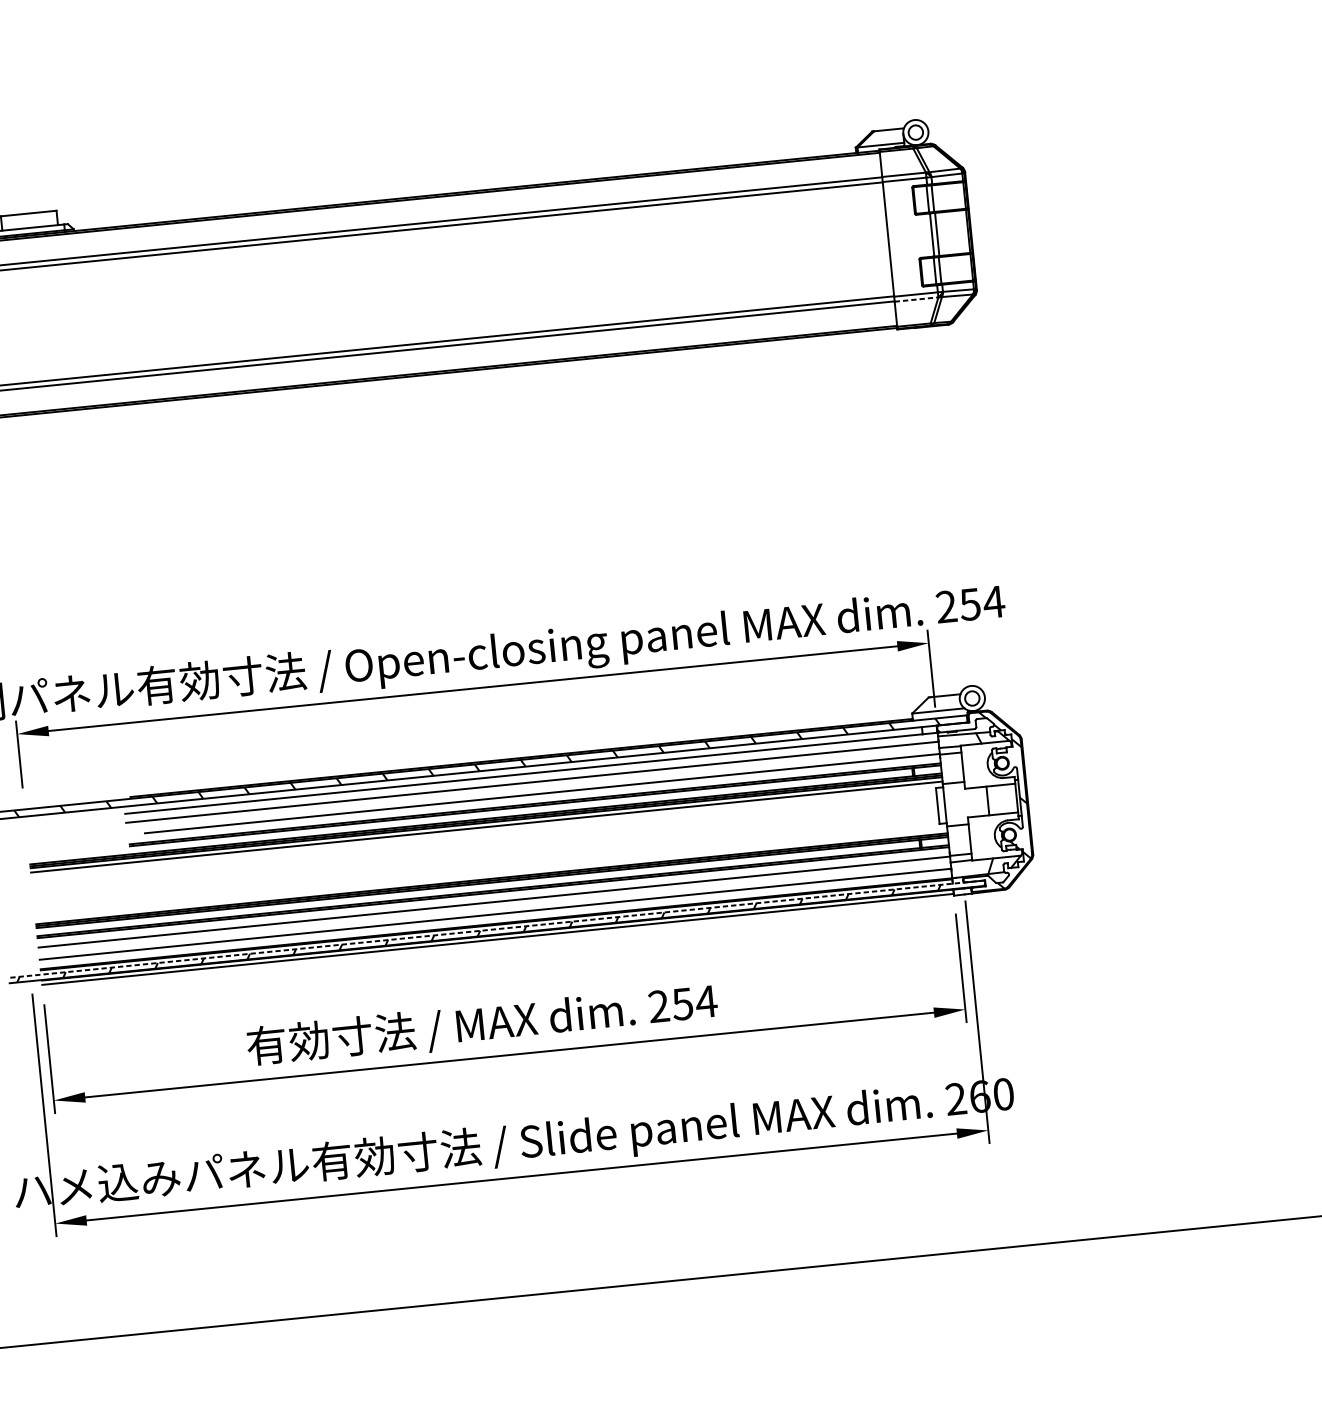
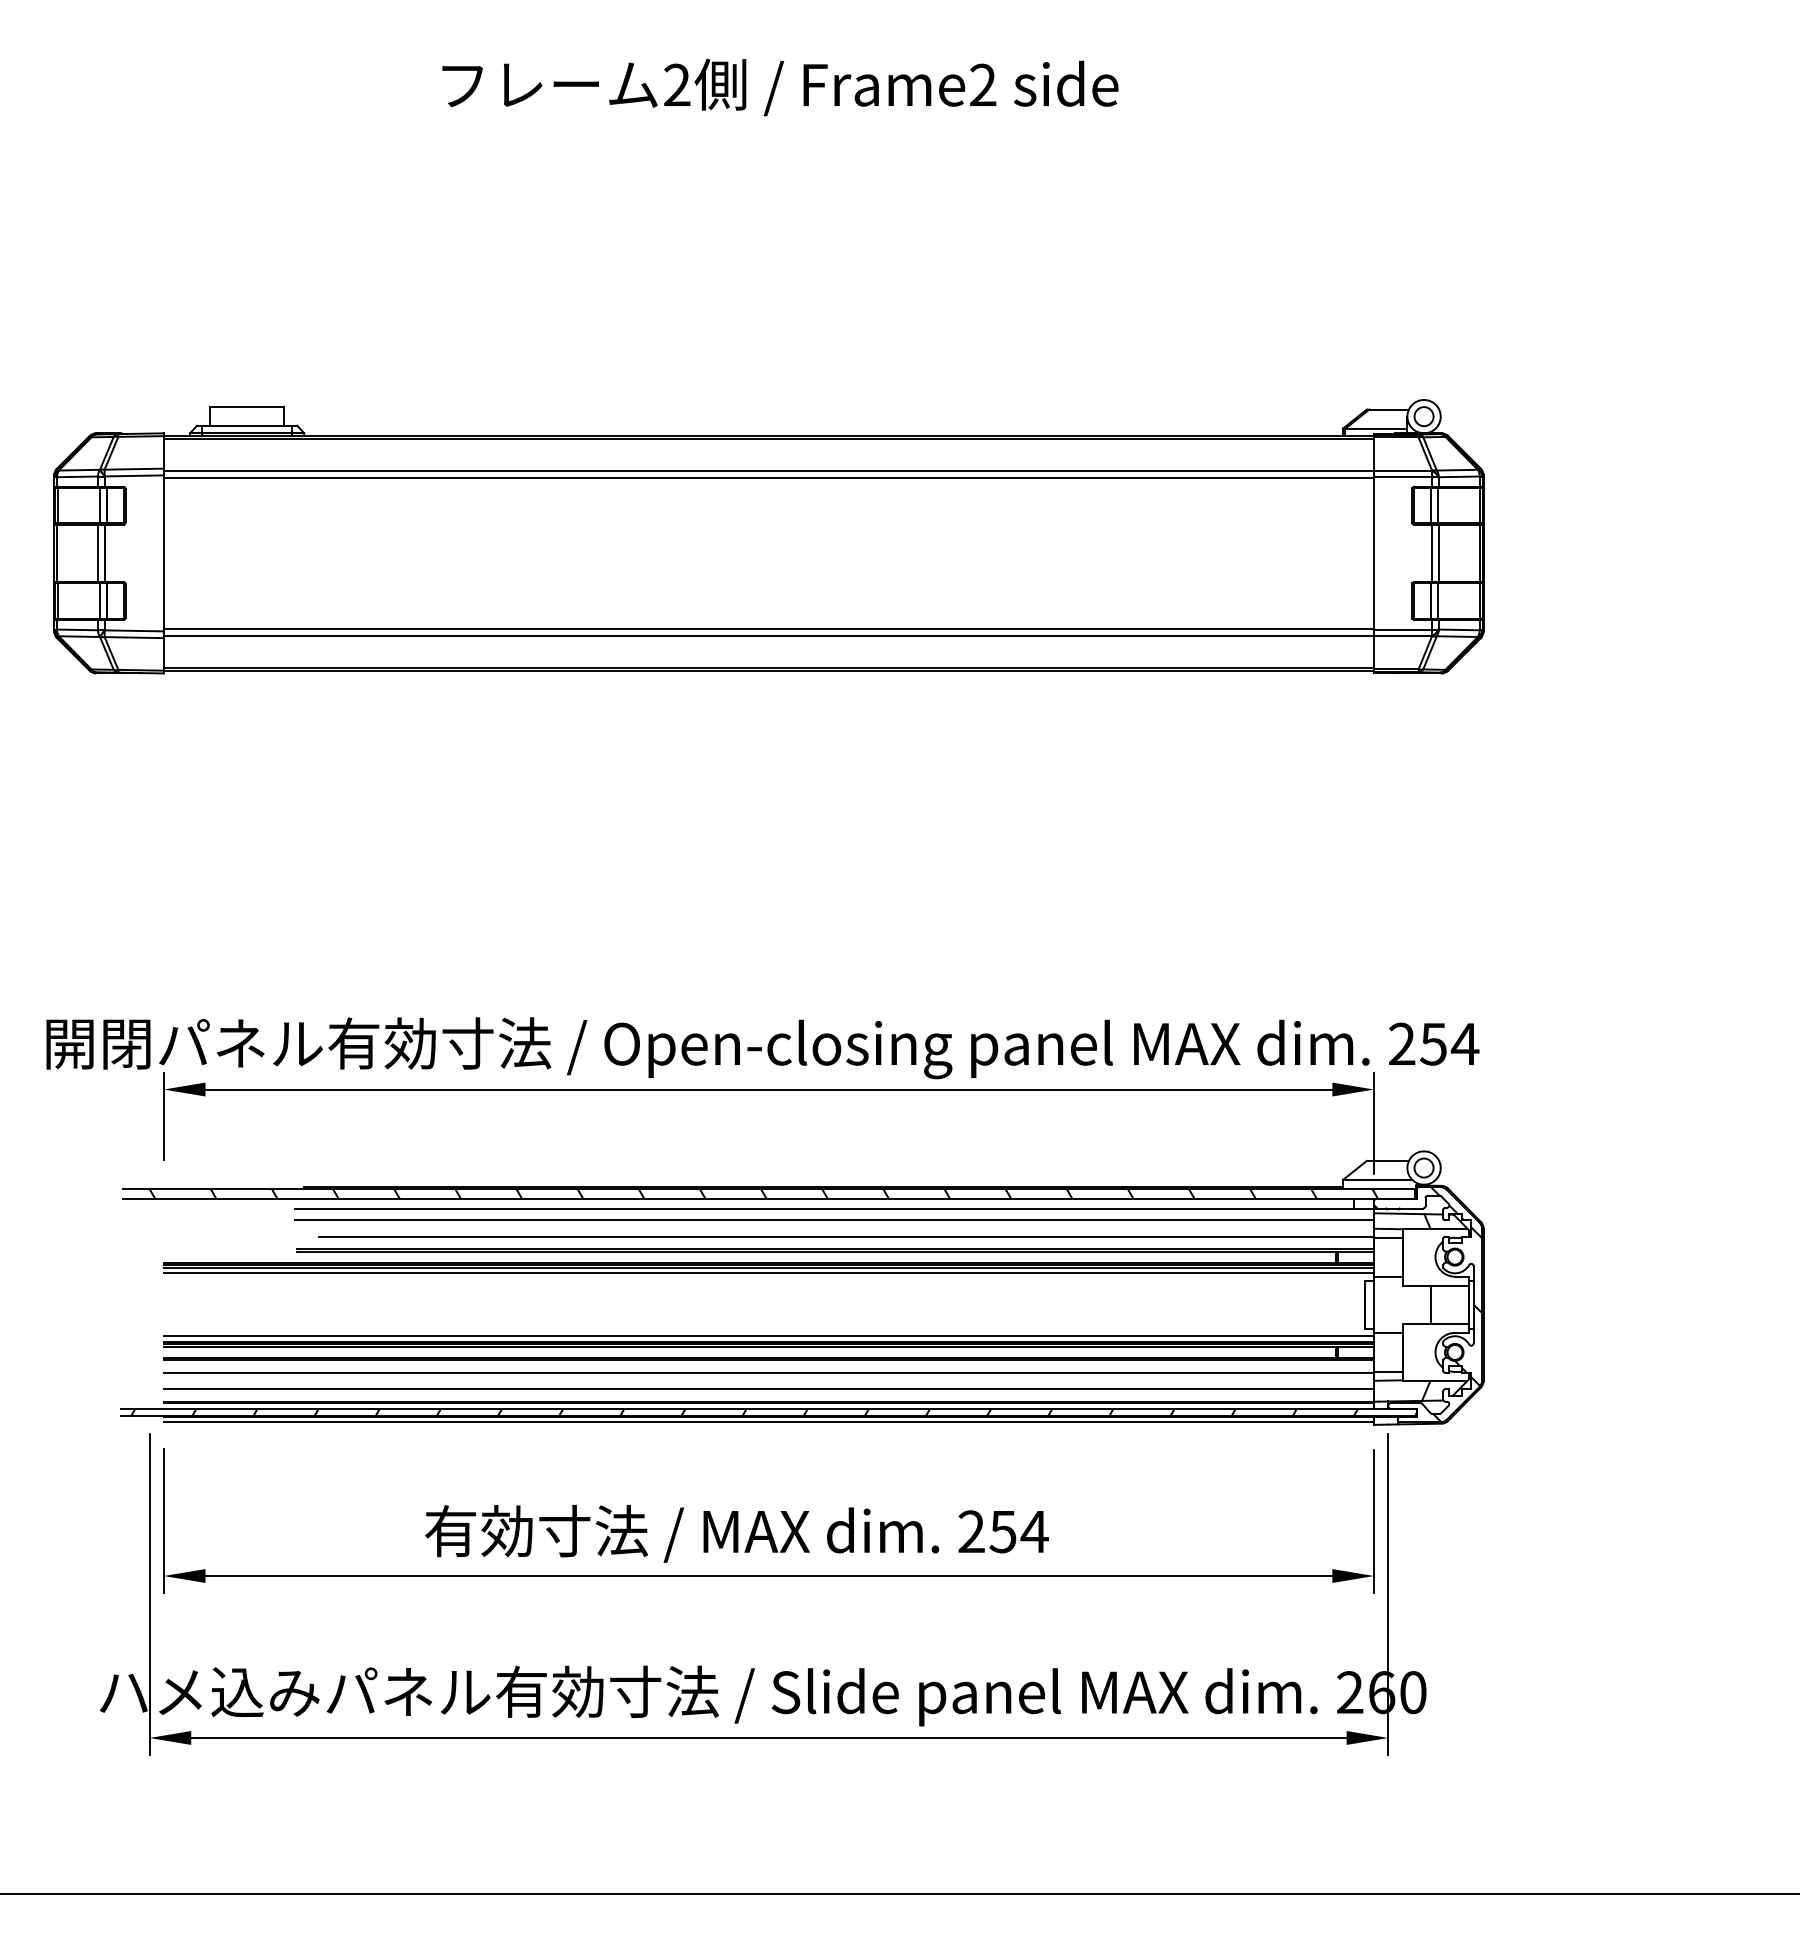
line: (916, 299) -> (1403, 636), dashed -> solid
line: (491, 874) -> (768, 1336), added
line: (496, 928) -> (768, 1408), dashed -> solid

